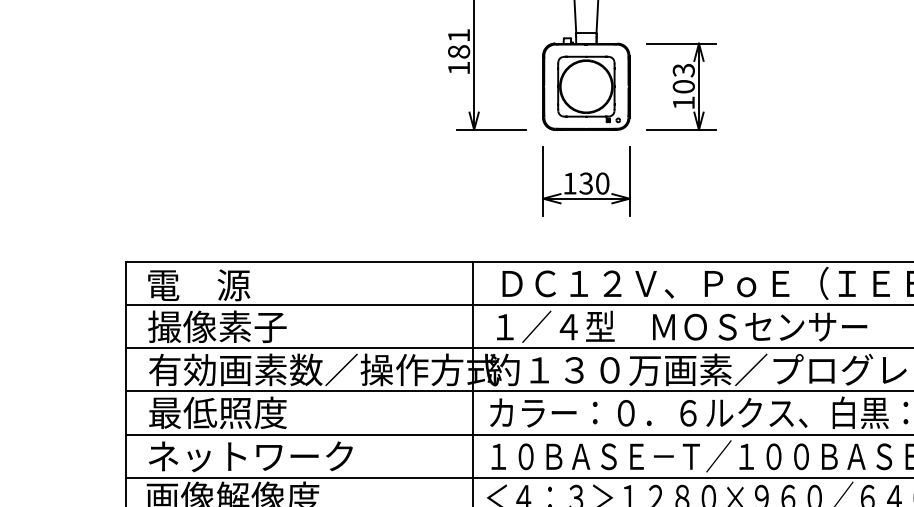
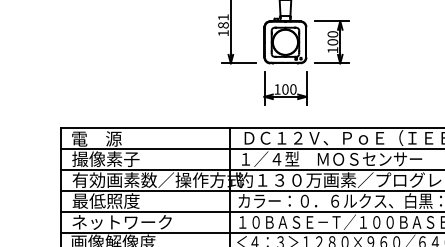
text: (682, 70) -> (332, 34), 103 -> 100
text: (586, 183) -> (285, 89), 130 -> 100

